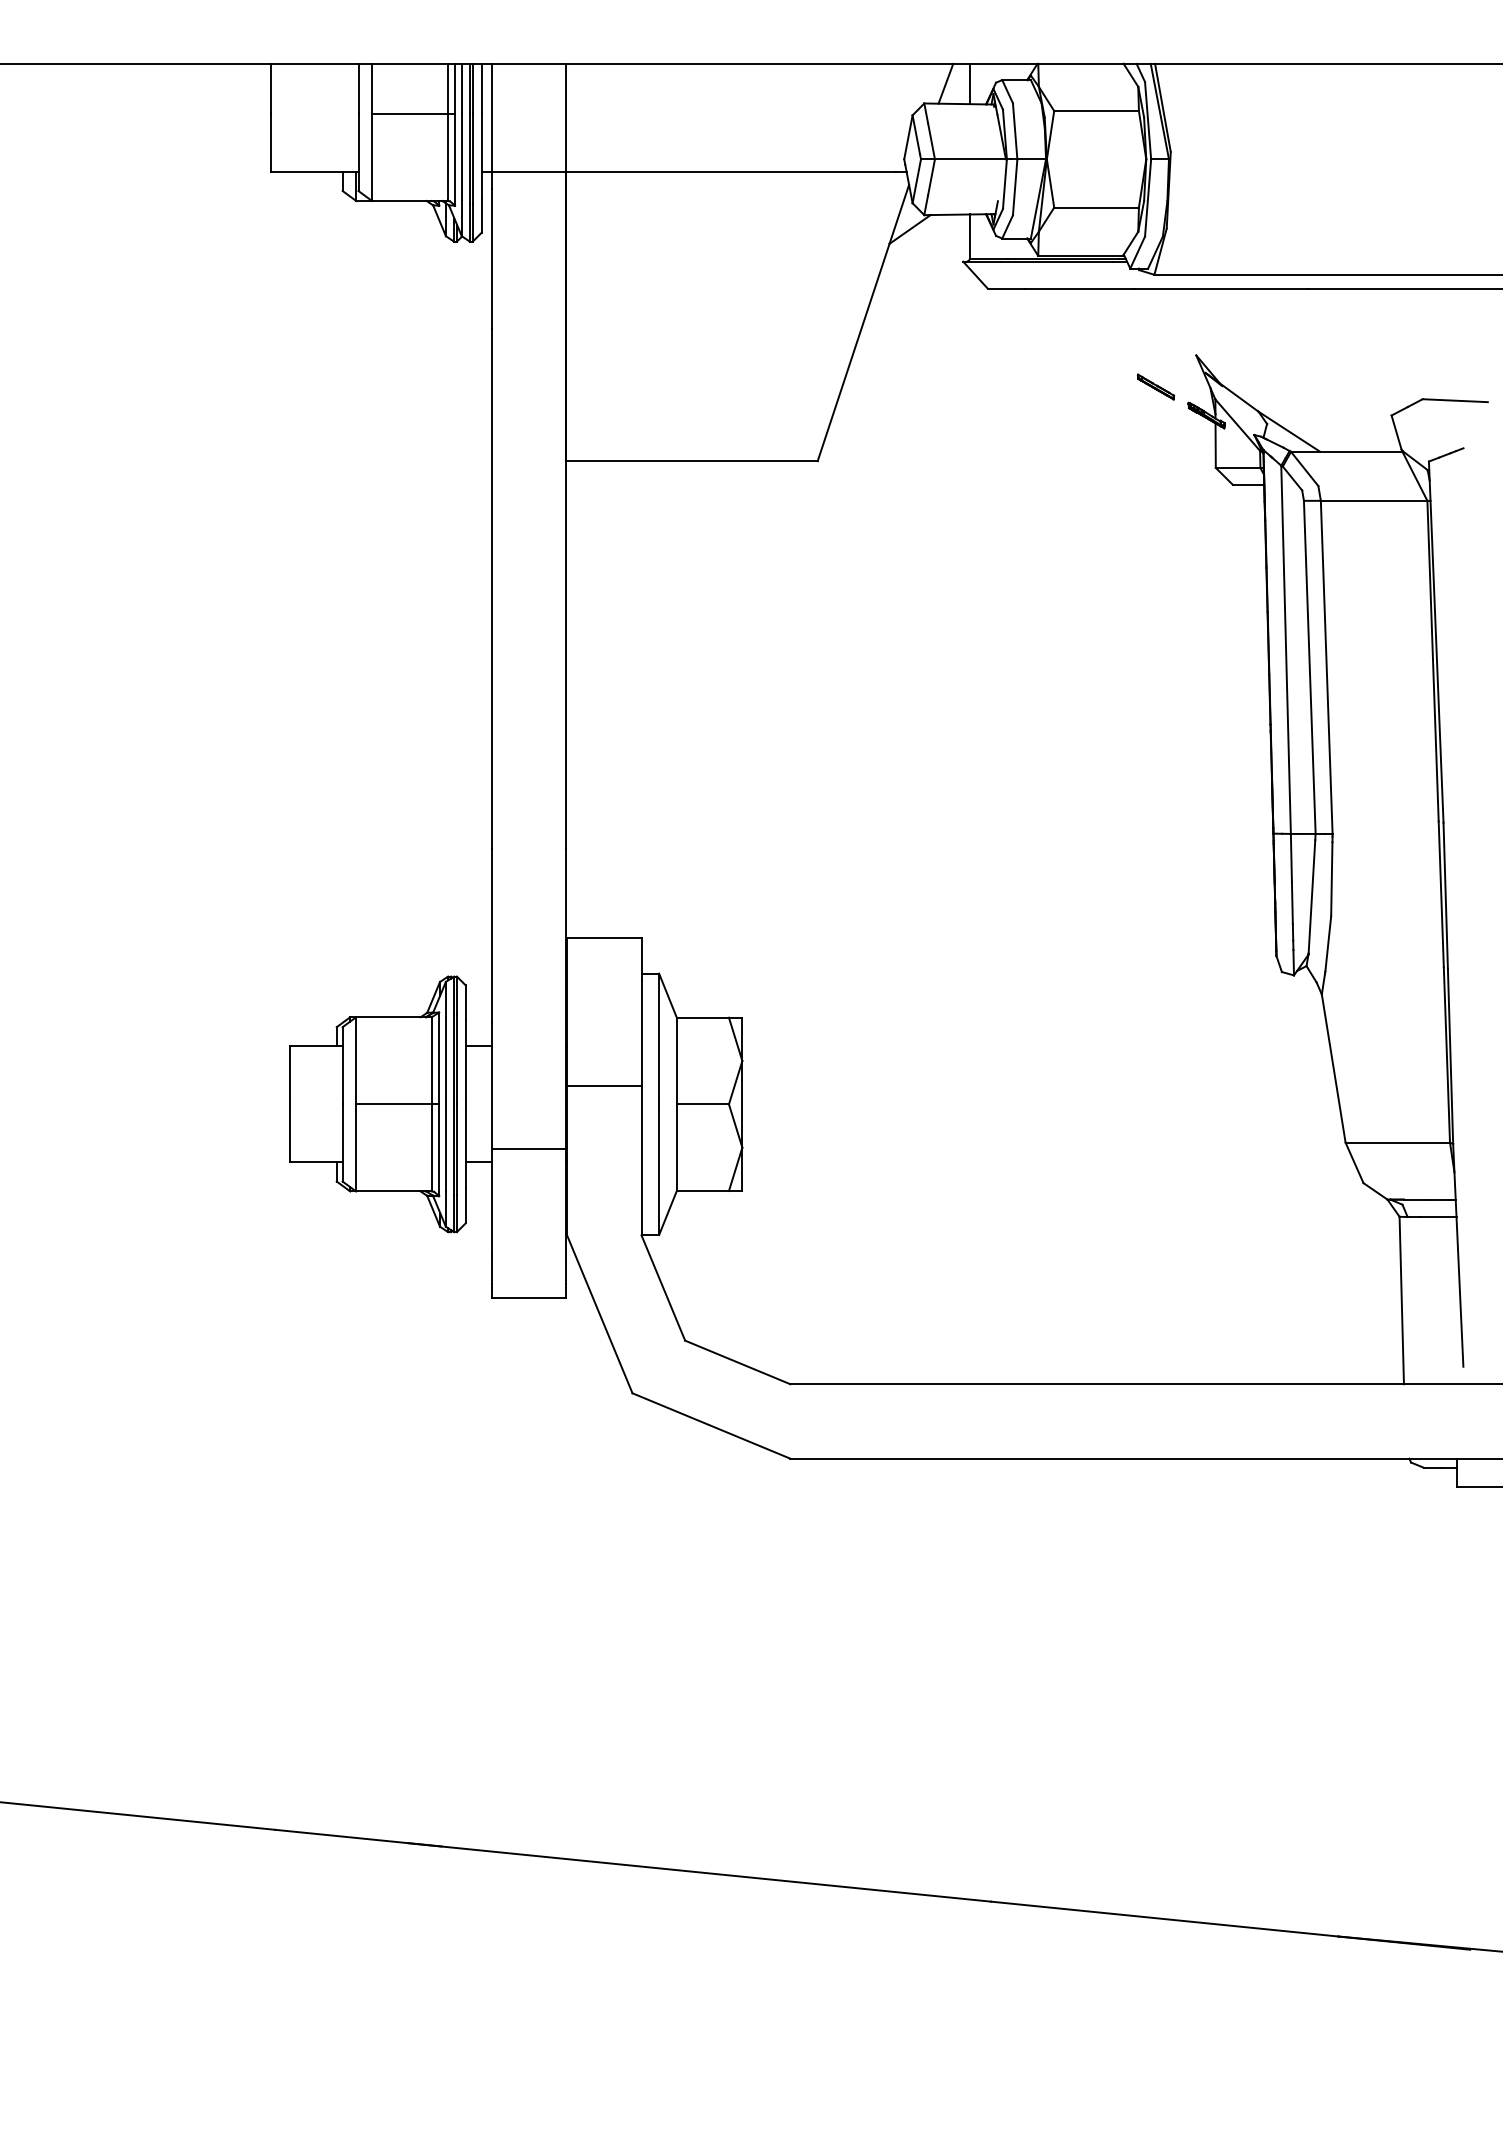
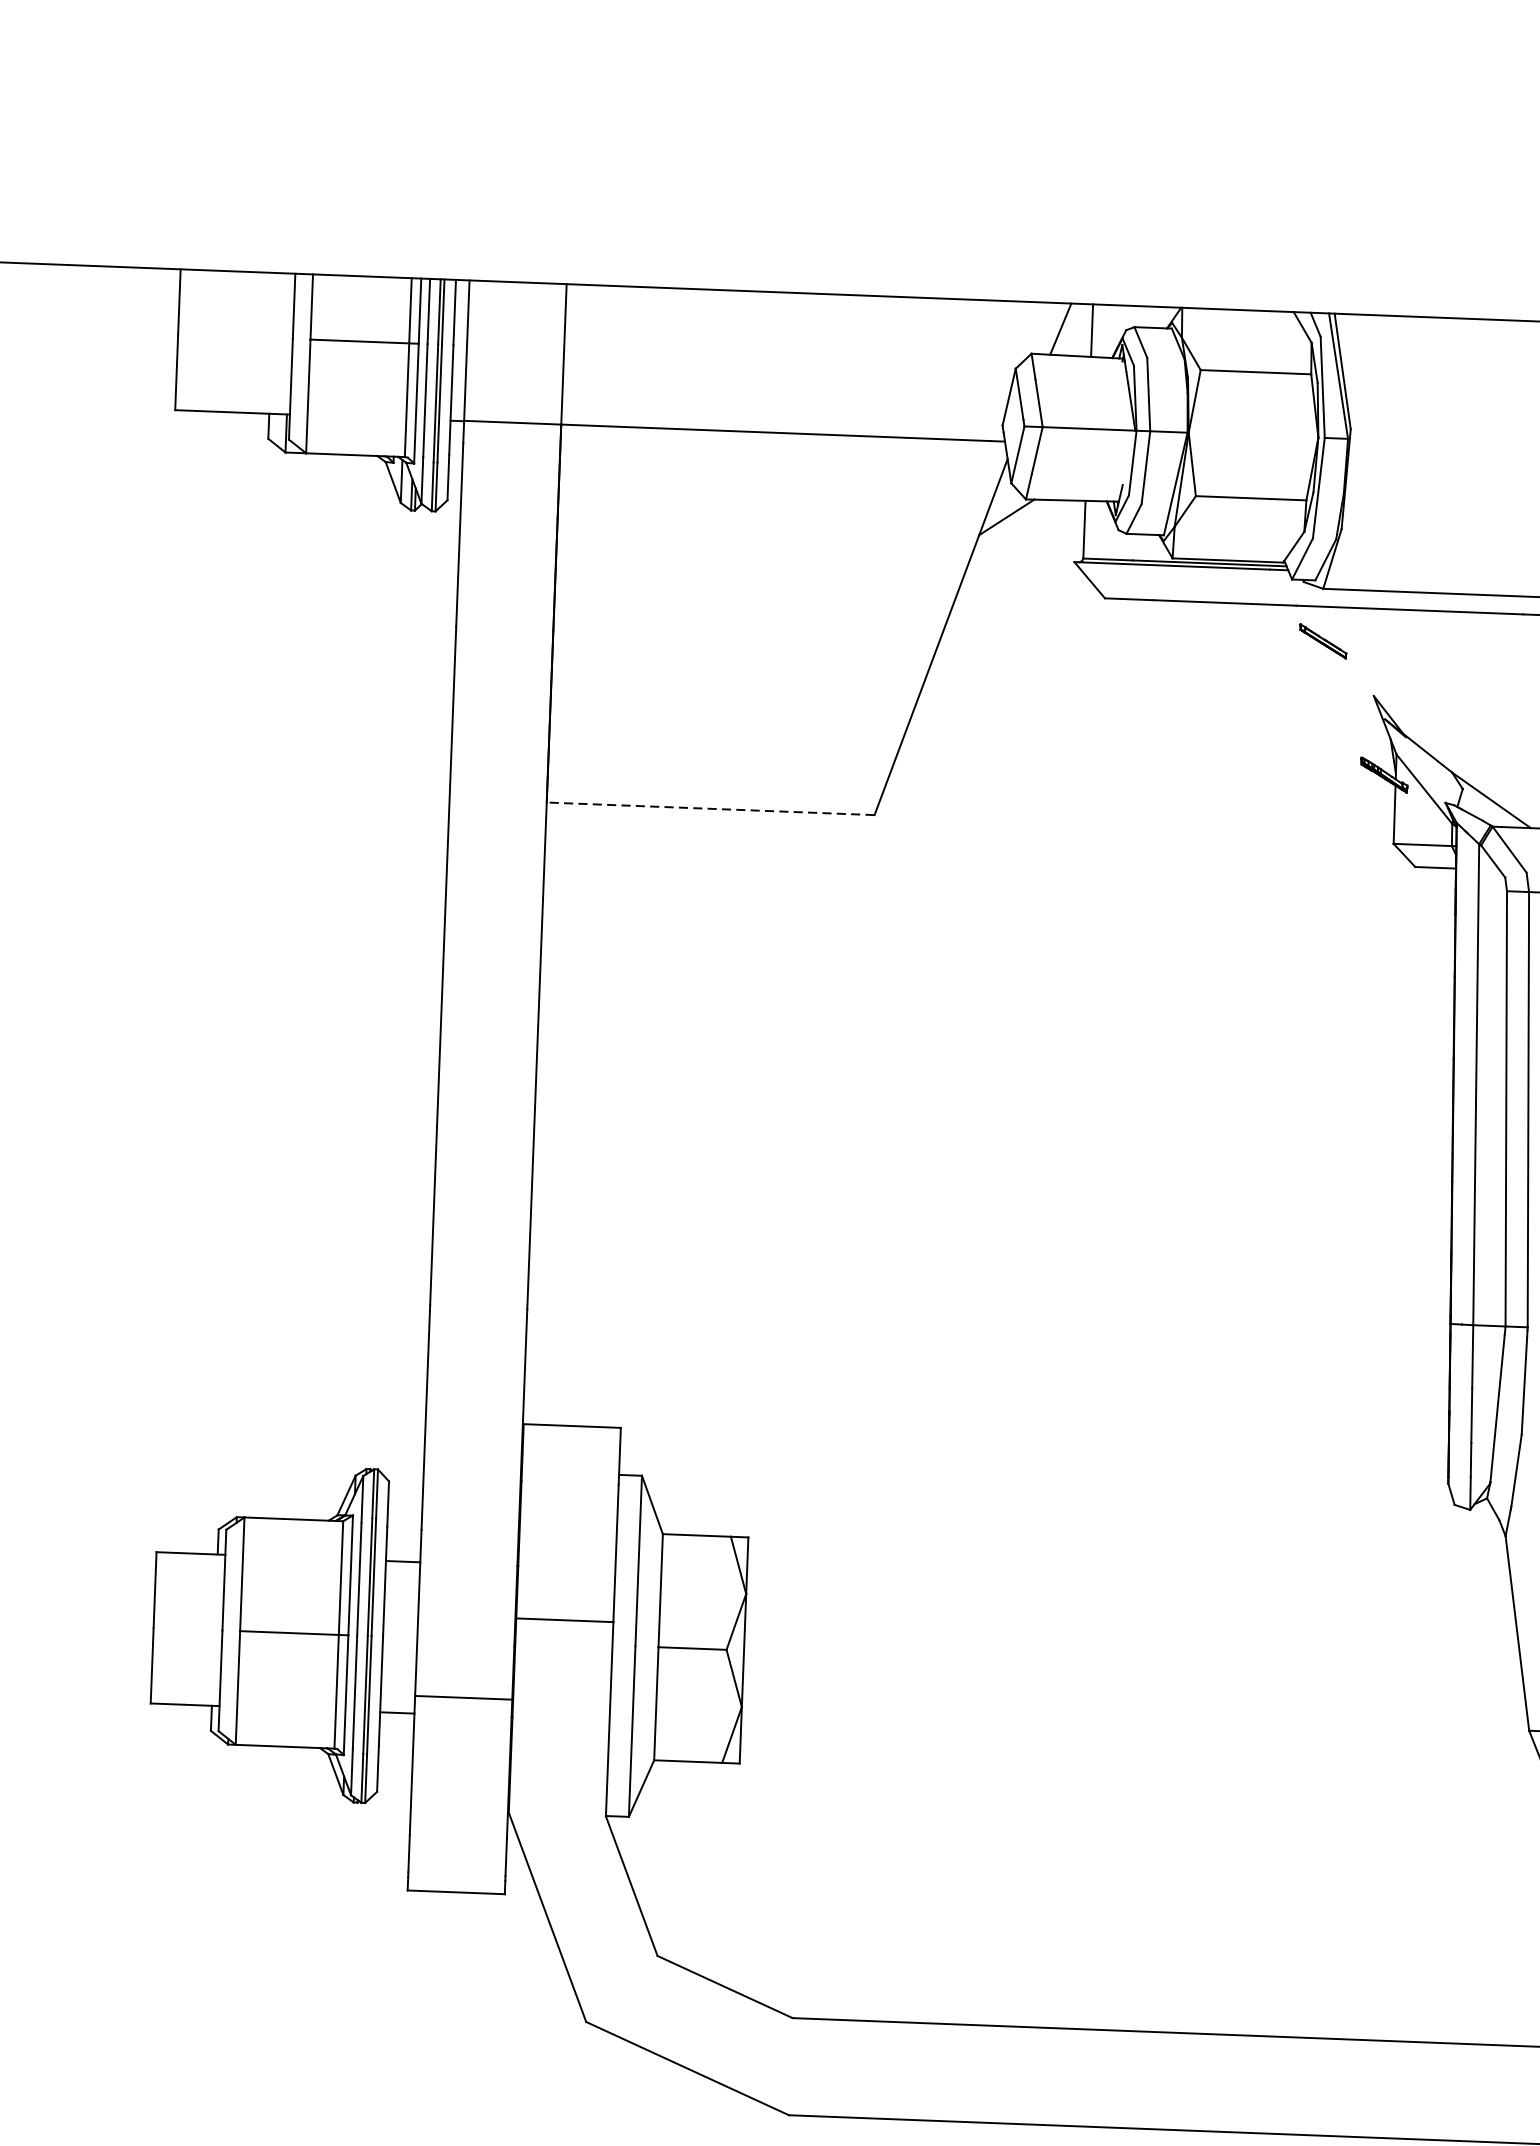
part: (1156, 386) -> (1323, 640), moved
line: (692, 461) -> (711, 809), solid -> dashed

